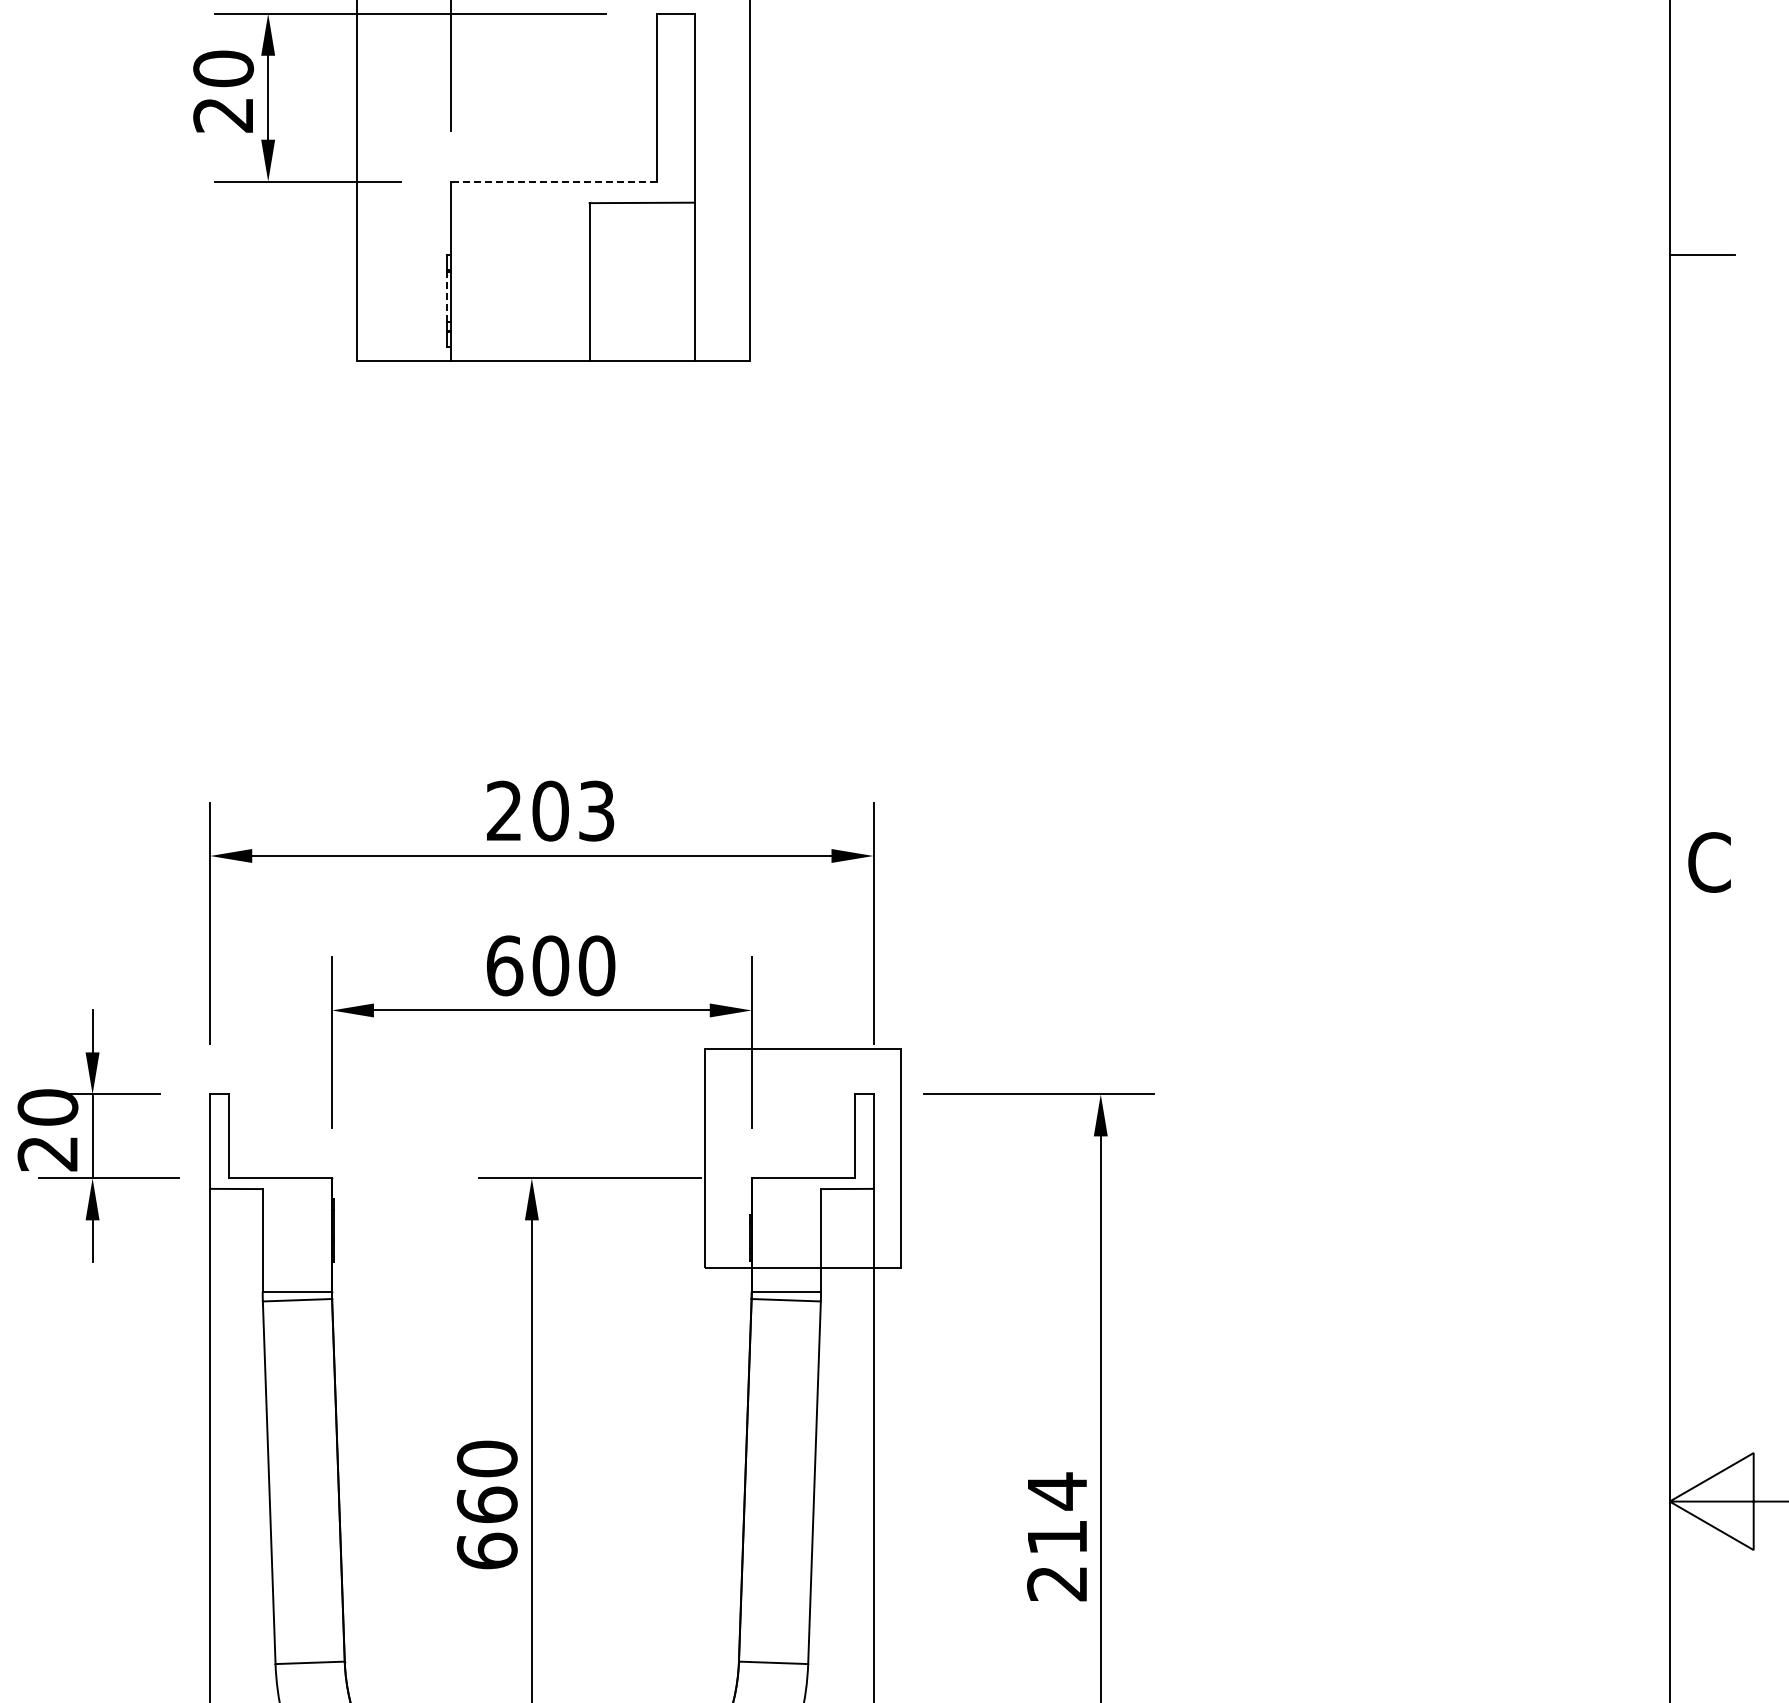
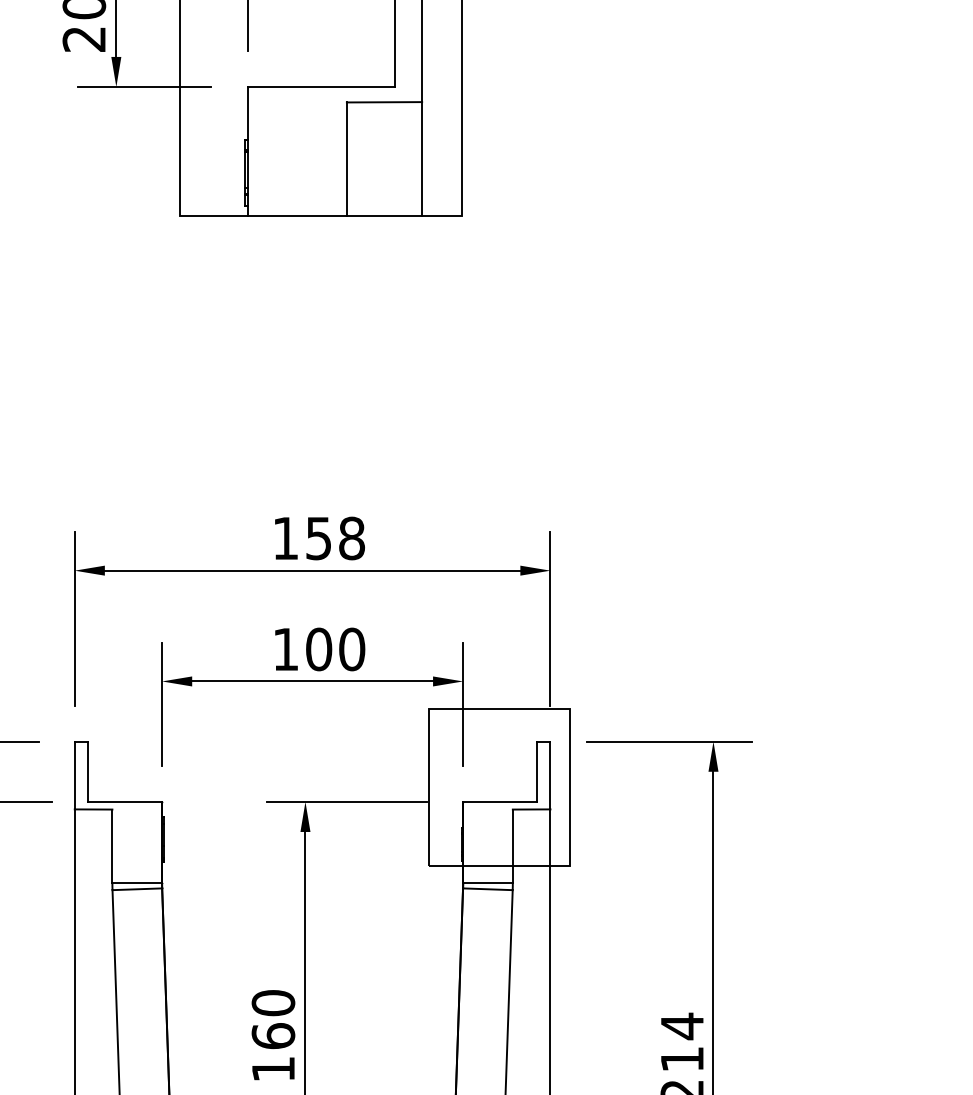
line: (553, 181) -> (320, 86), dashed -> solid
line: (446, 296) -> (244, 169), dashed -> solid
text: (550, 810) -> (318, 538), 203 -> 158
text: (504, 965) -> (285, 649), 600 -> 100
text: (486, 1550) -> (272, 1068), 660 -> 160

